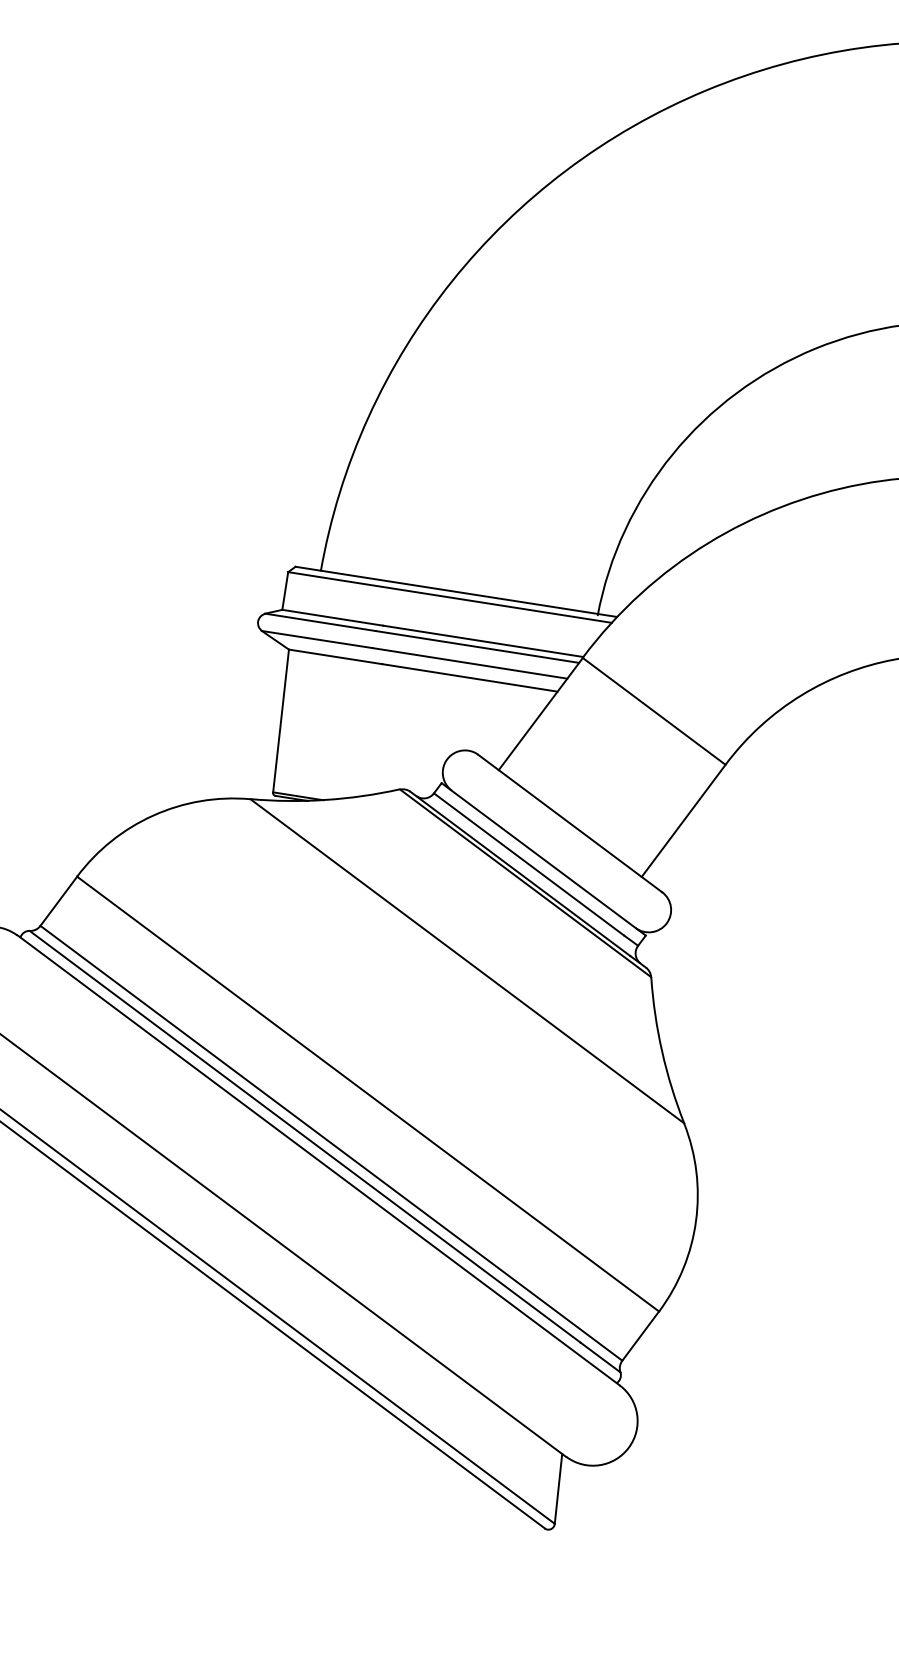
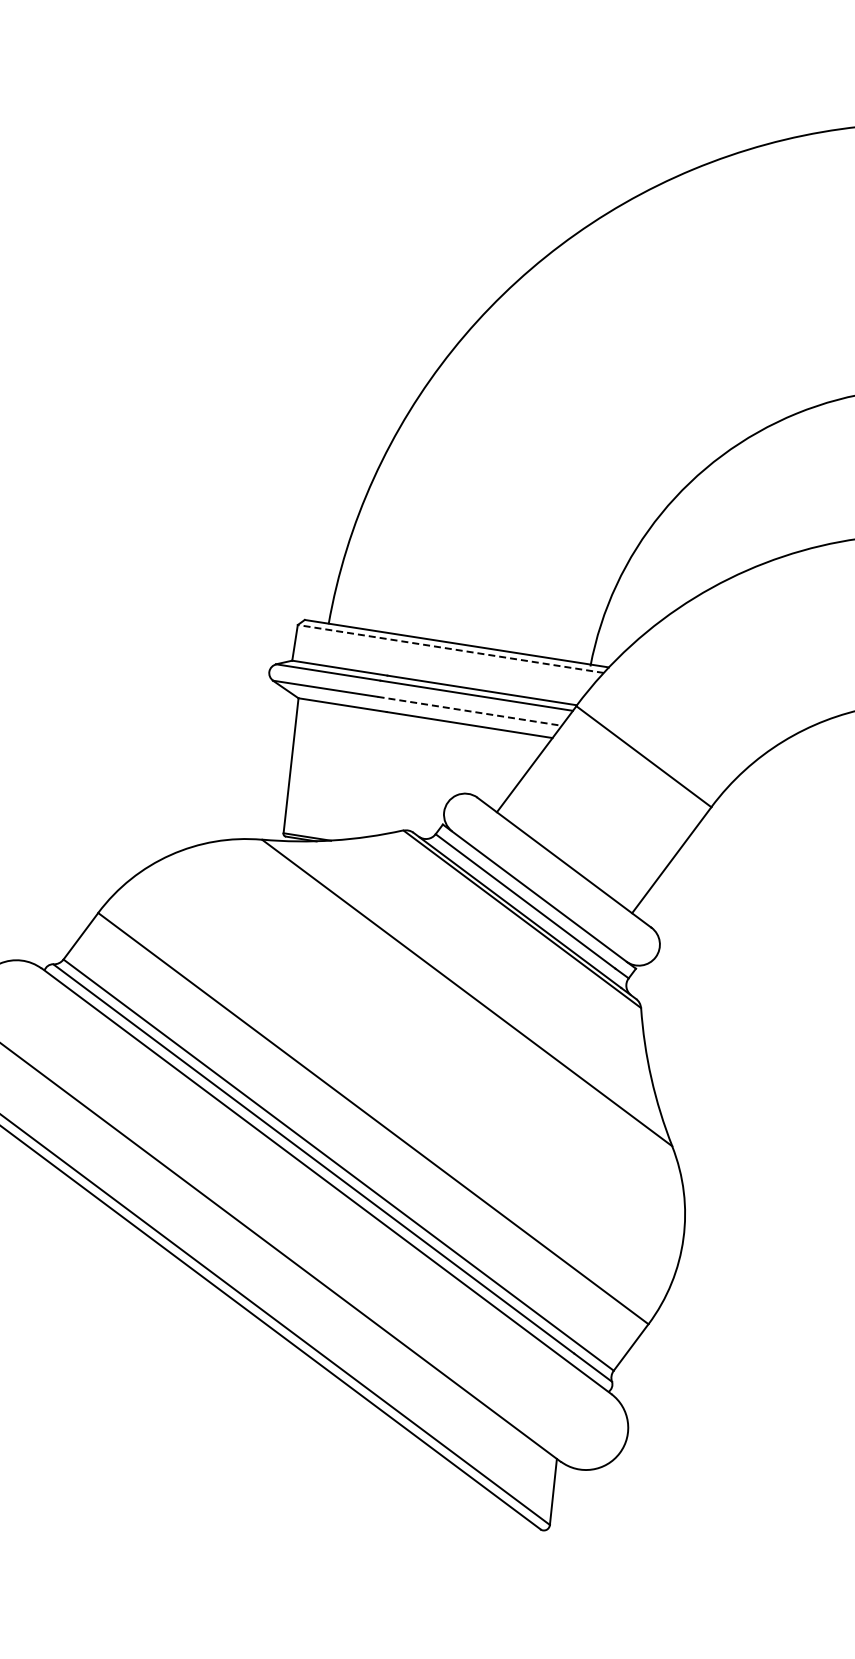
line: (449, 598) -> (450, 649), solid -> dashed
line: (470, 663) -> (470, 711), solid -> dashed

